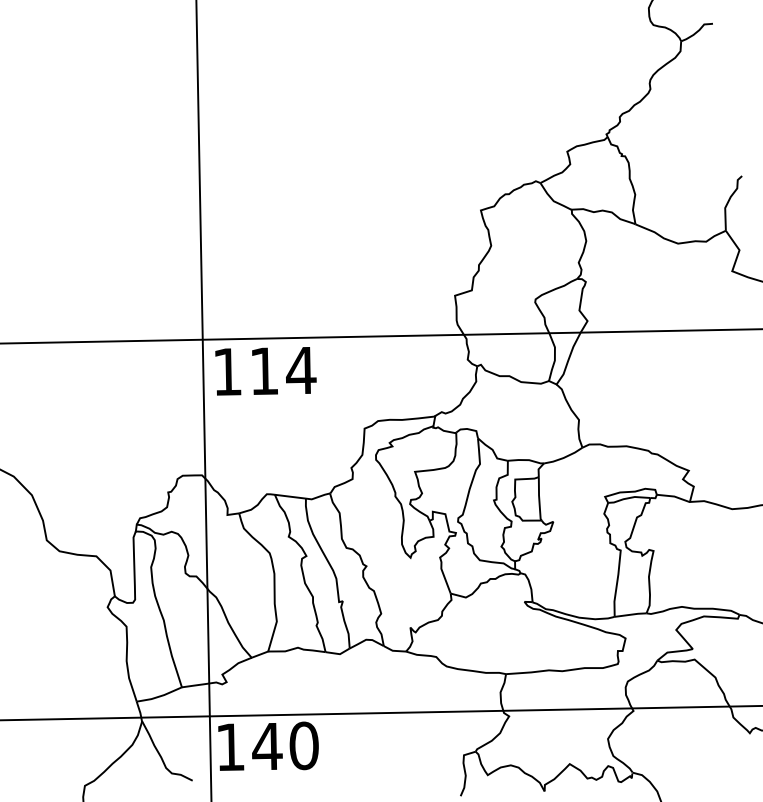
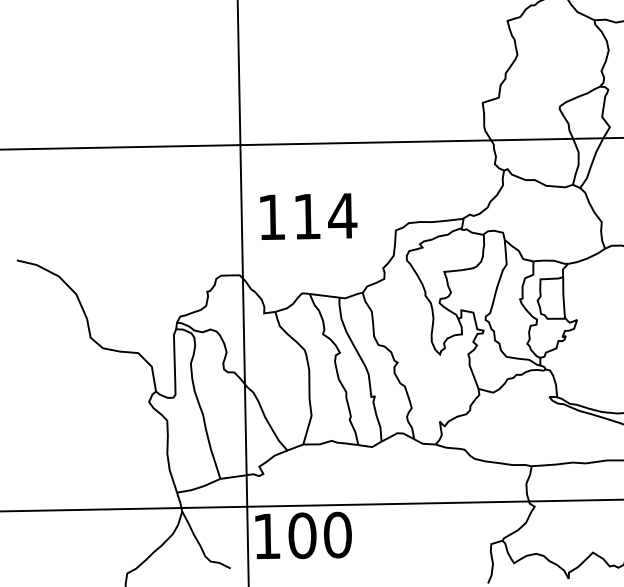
text: (265, 371) -> (308, 216), moved
text: (267, 746) -> (302, 535), 140 -> 100

